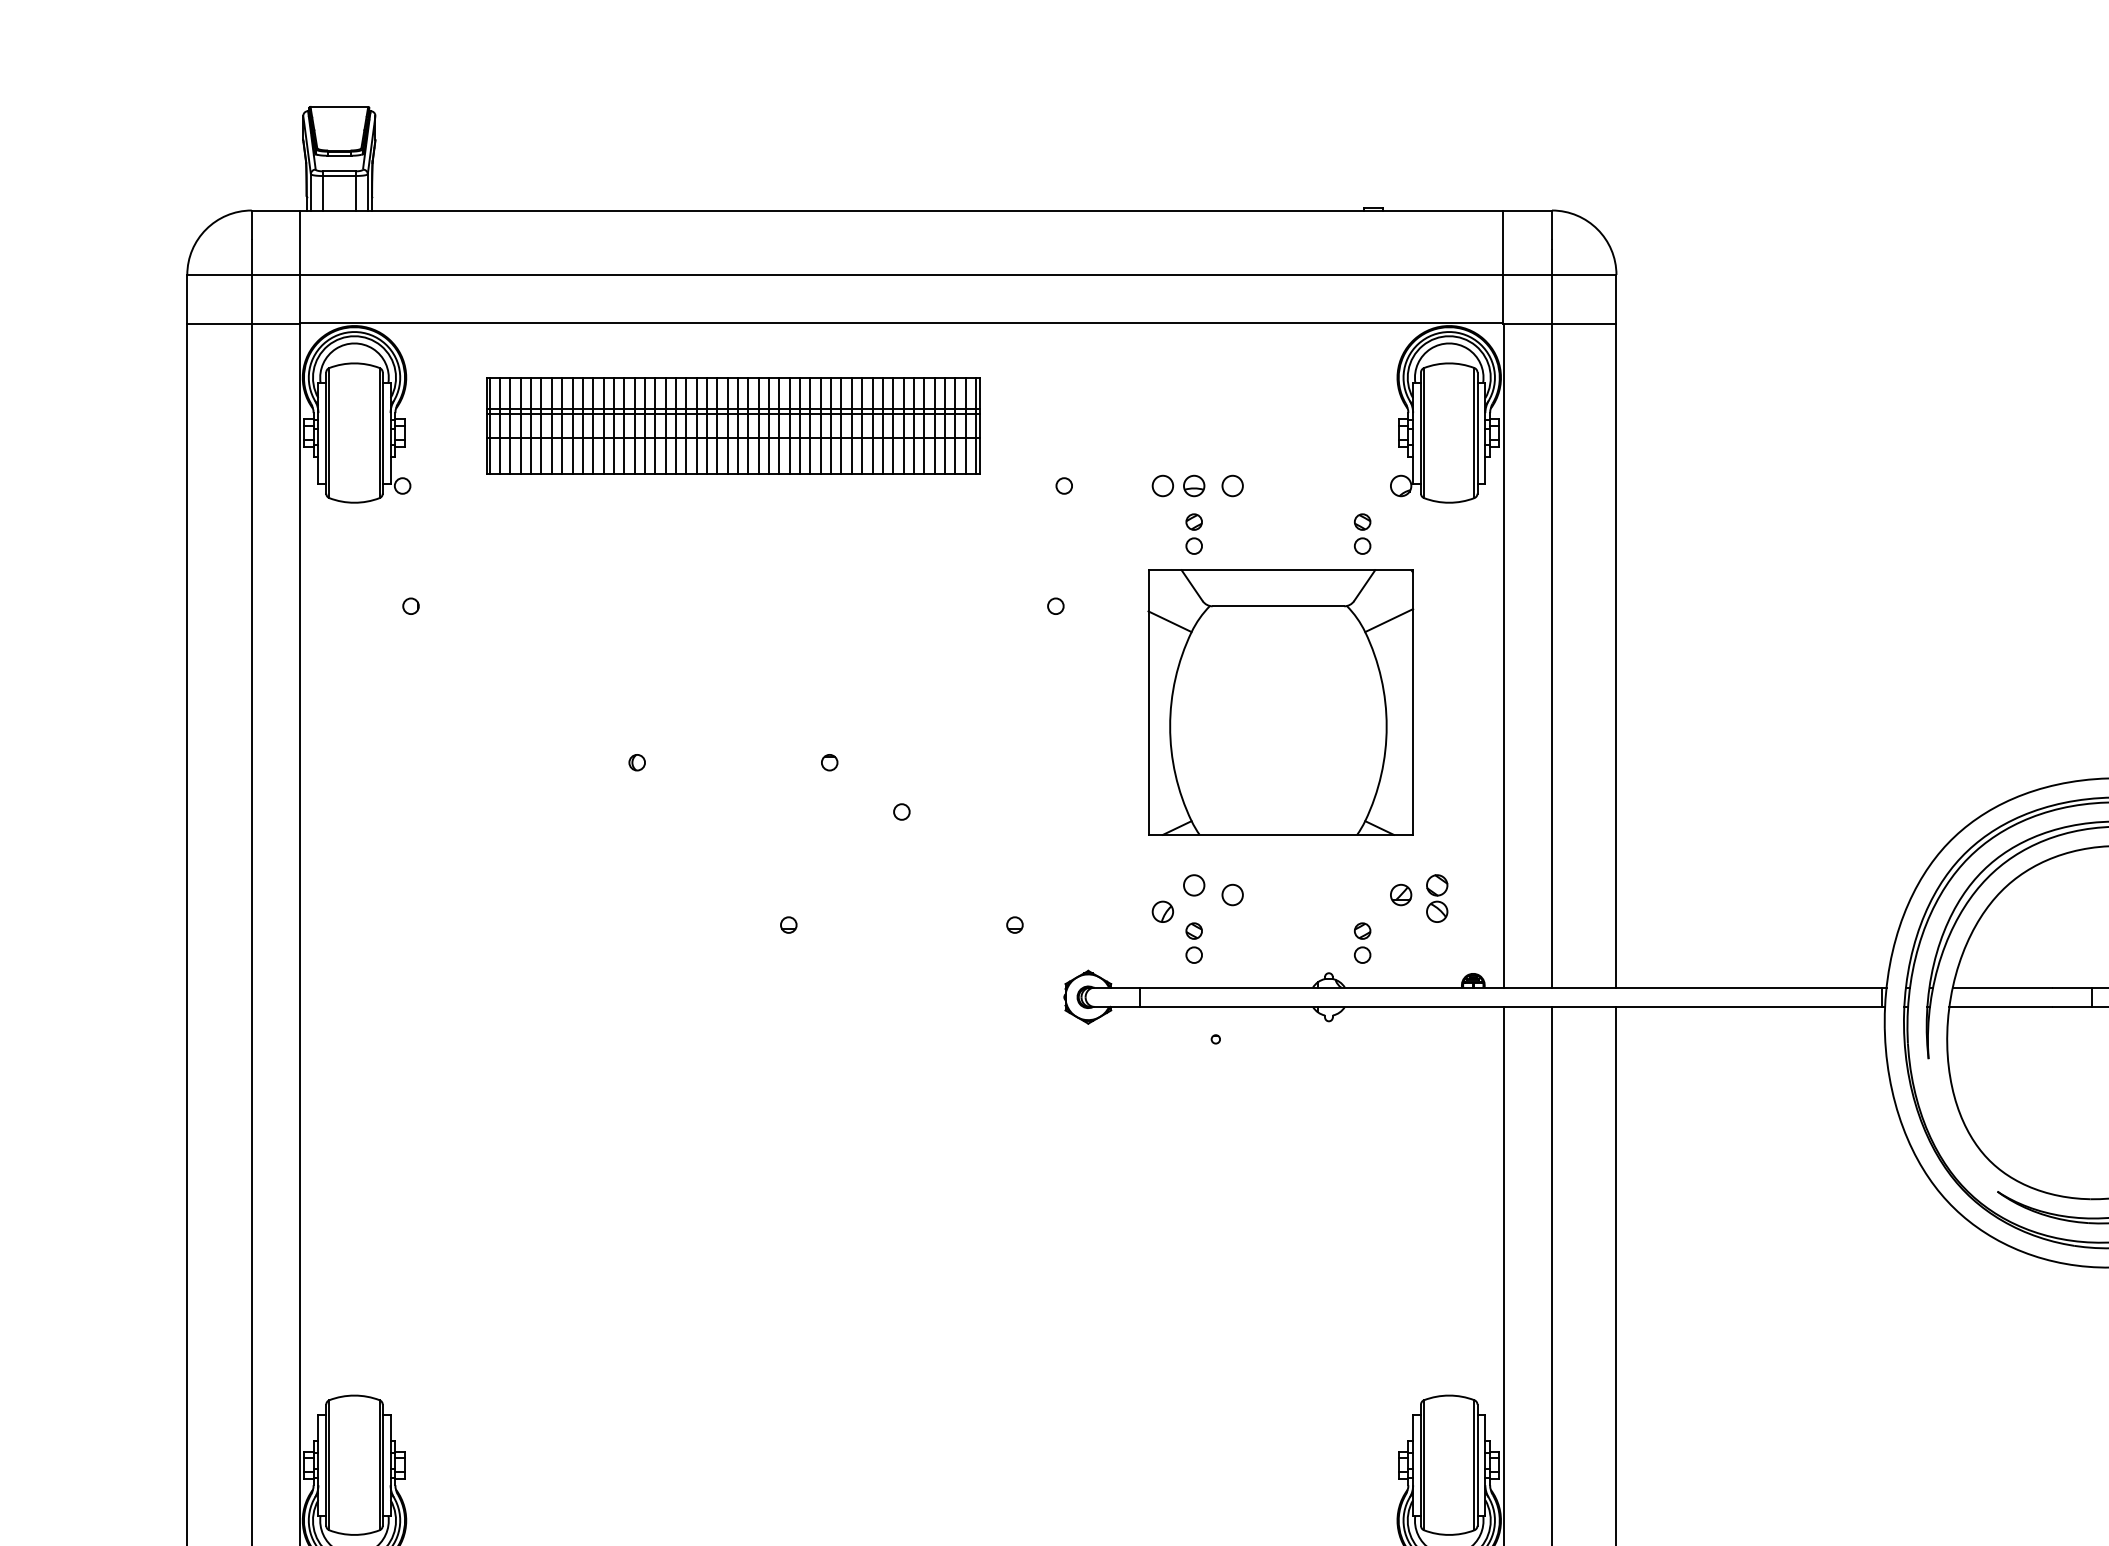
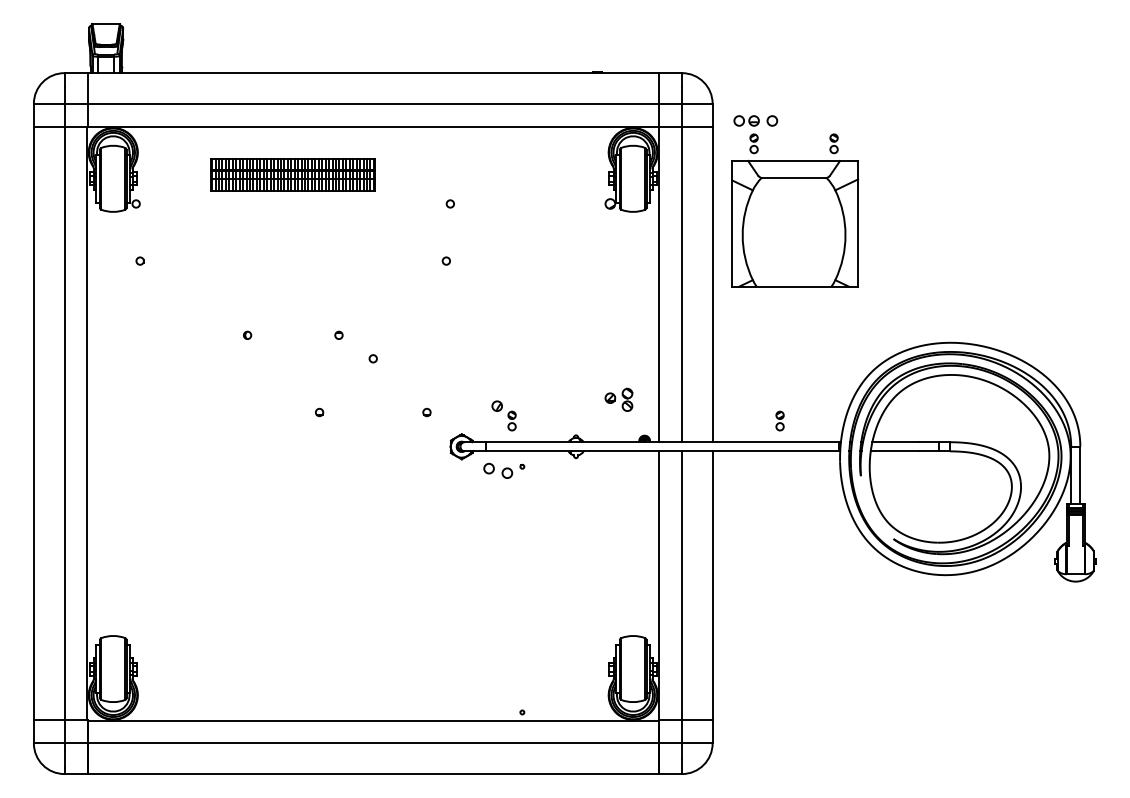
part: (731, 426) -> (292, 175), size x0.7
part: (1281, 655) -> (795, 201), moved
part: (1213, 889) -> (498, 470), moved
part: (1361, 941) -> (779, 420), moved

